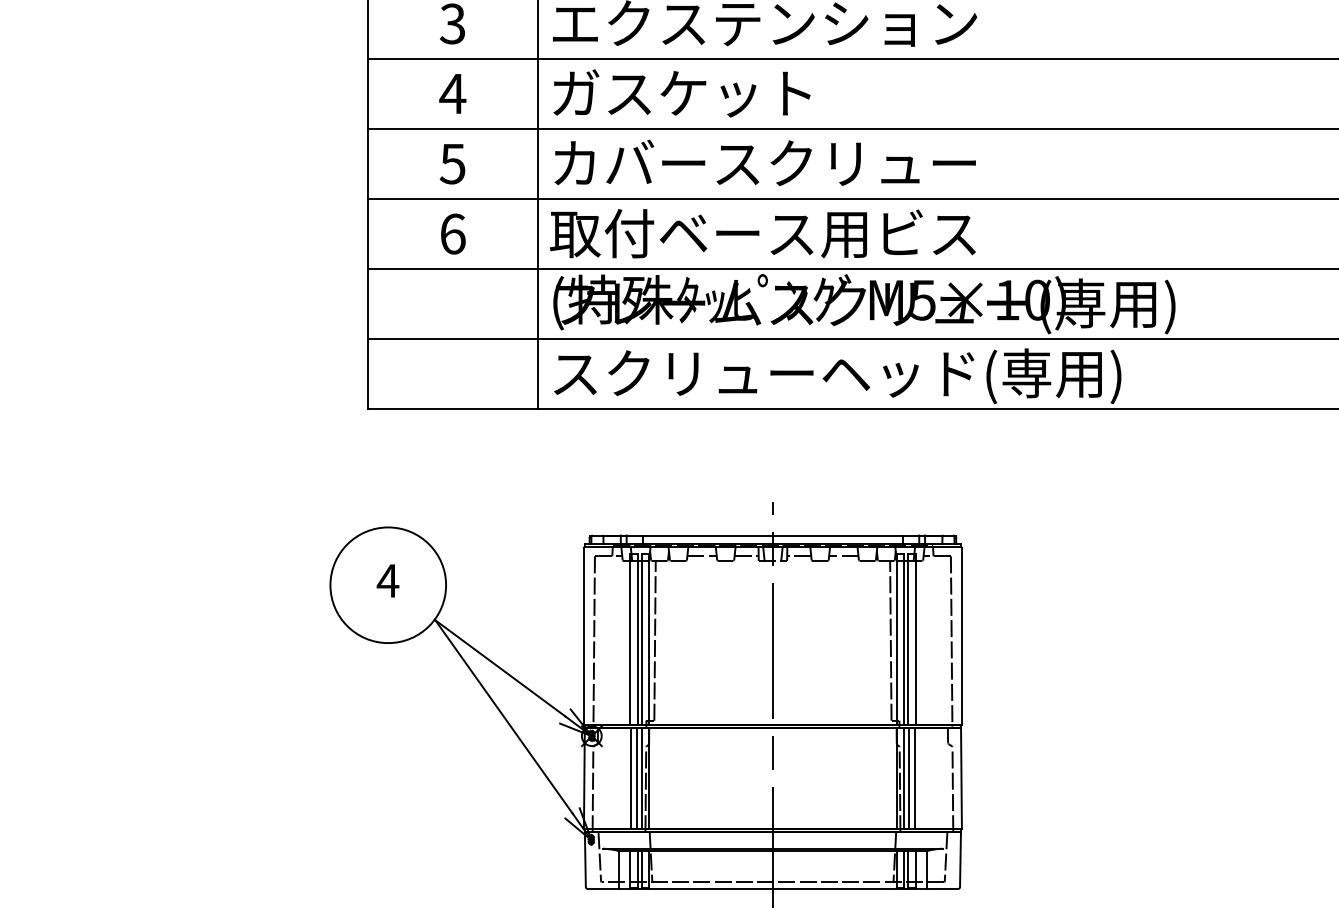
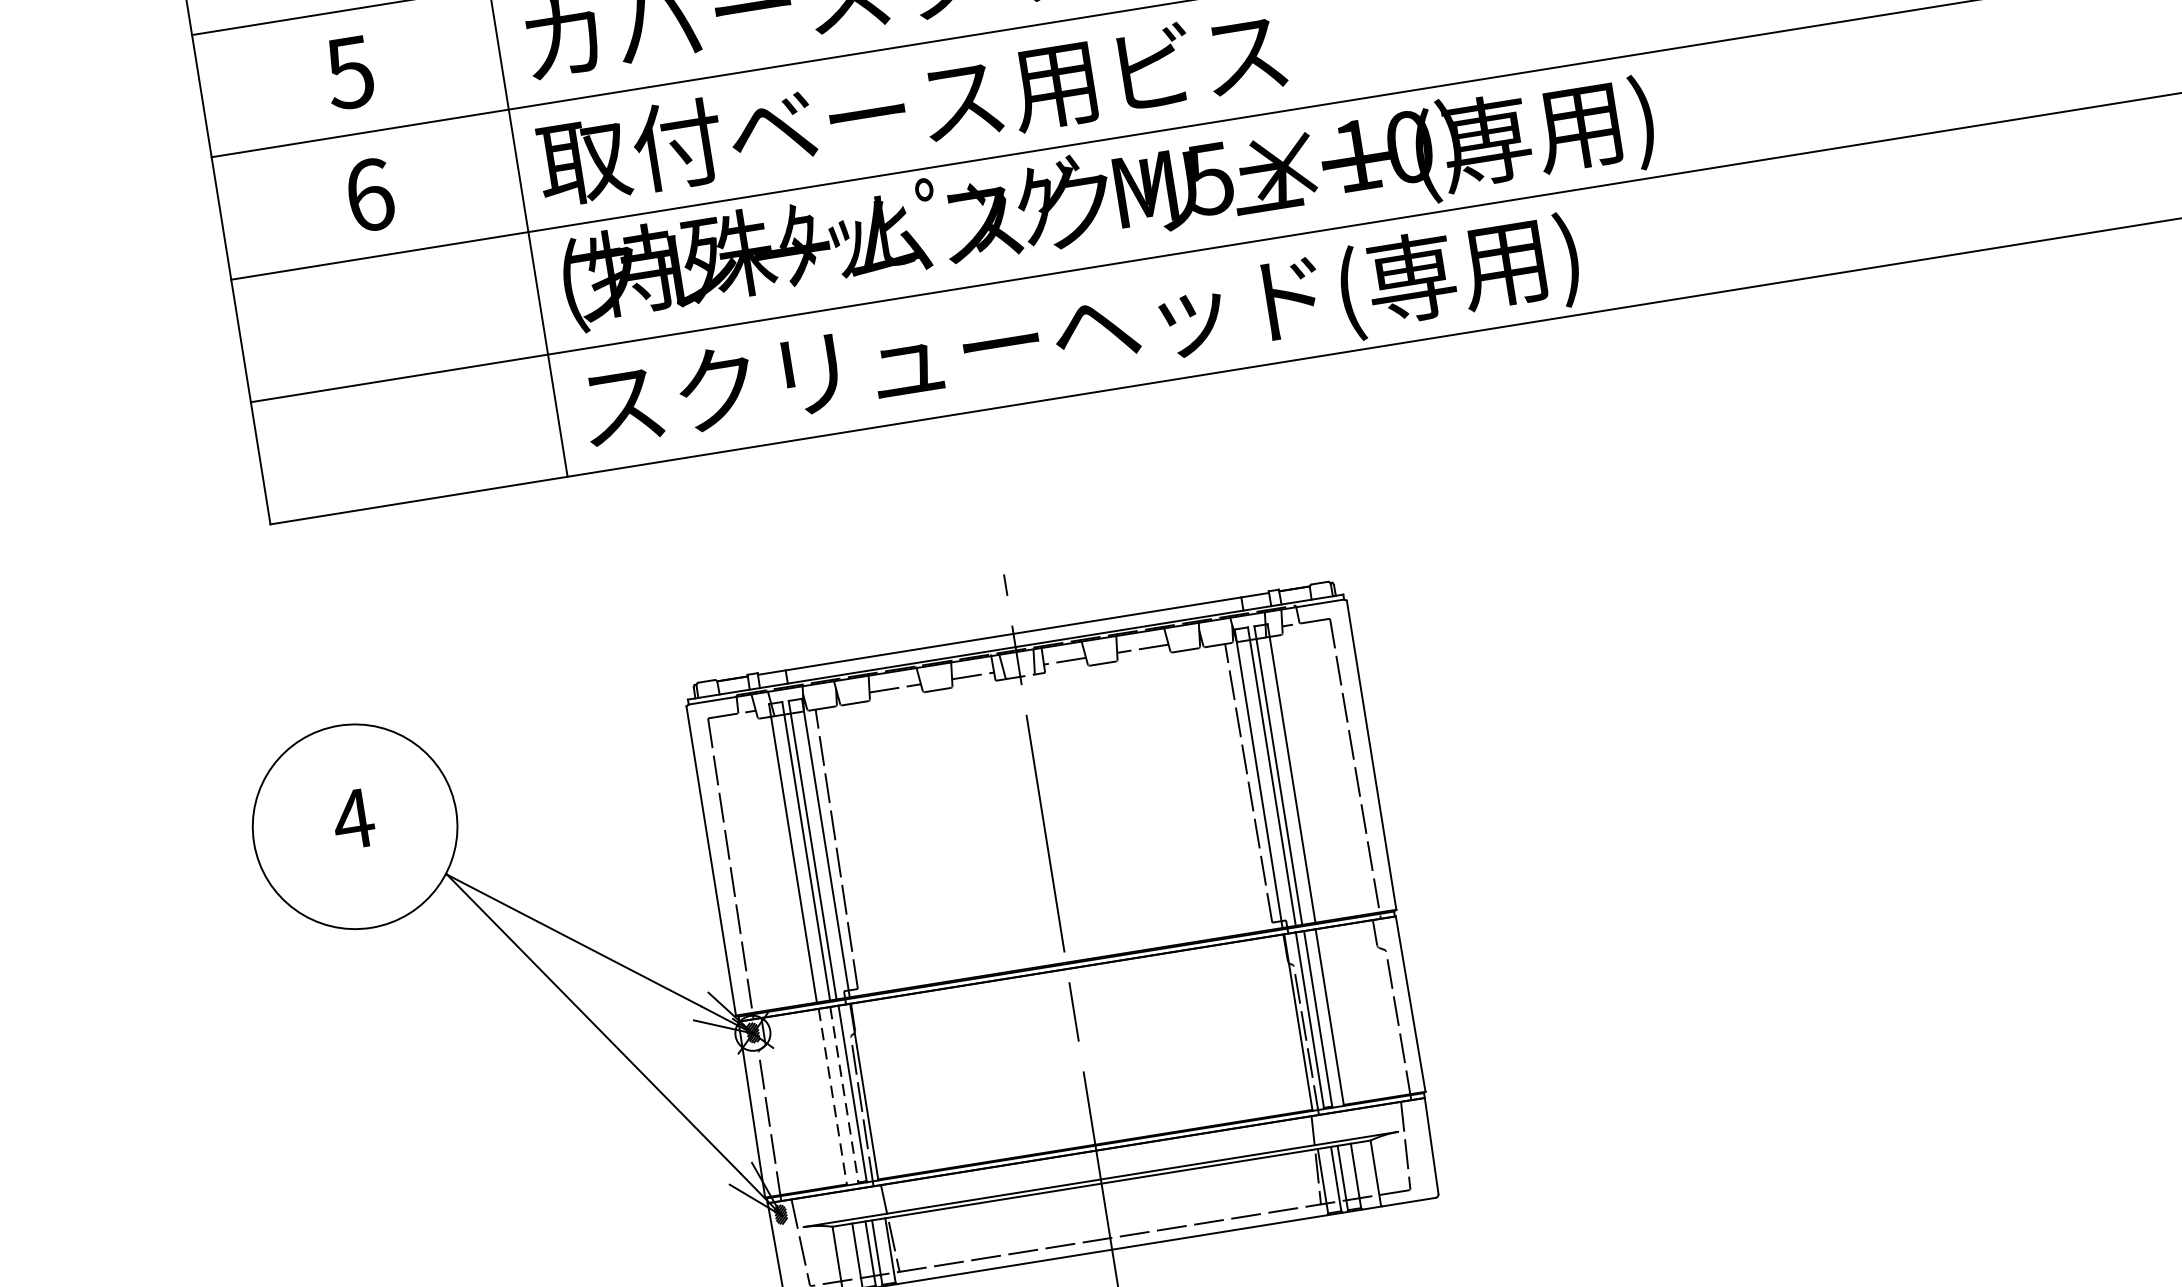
line: (630, 778) -> (832, 1096), solid -> dashed
line: (637, 778) -> (844, 1094), solid -> dashed

